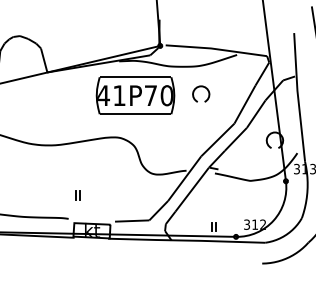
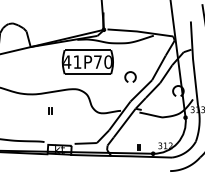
part: (201, 93) -> (130, 76), moved
part: (77, 194) -> (50, 110), moved

